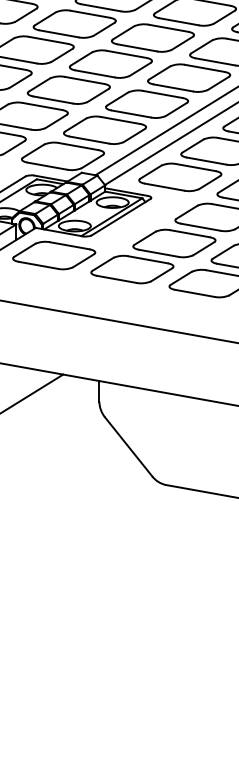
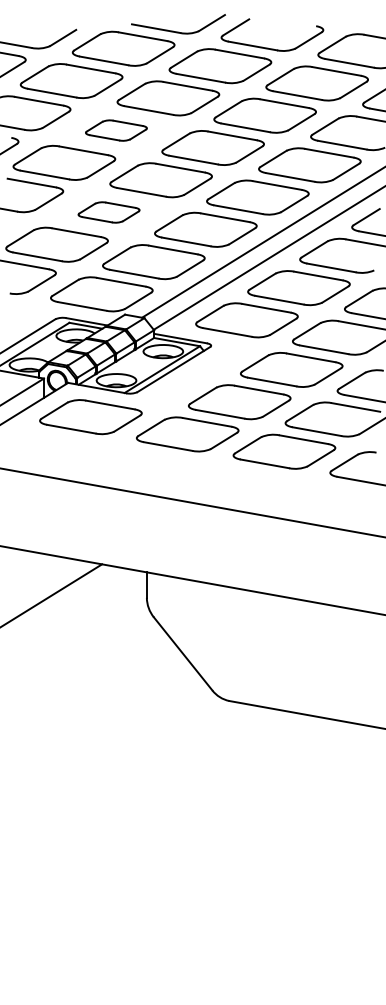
part: (74, 23) -> (116, 130), size x0.6
part: (68, 90) -> (108, 212), size x0.6

